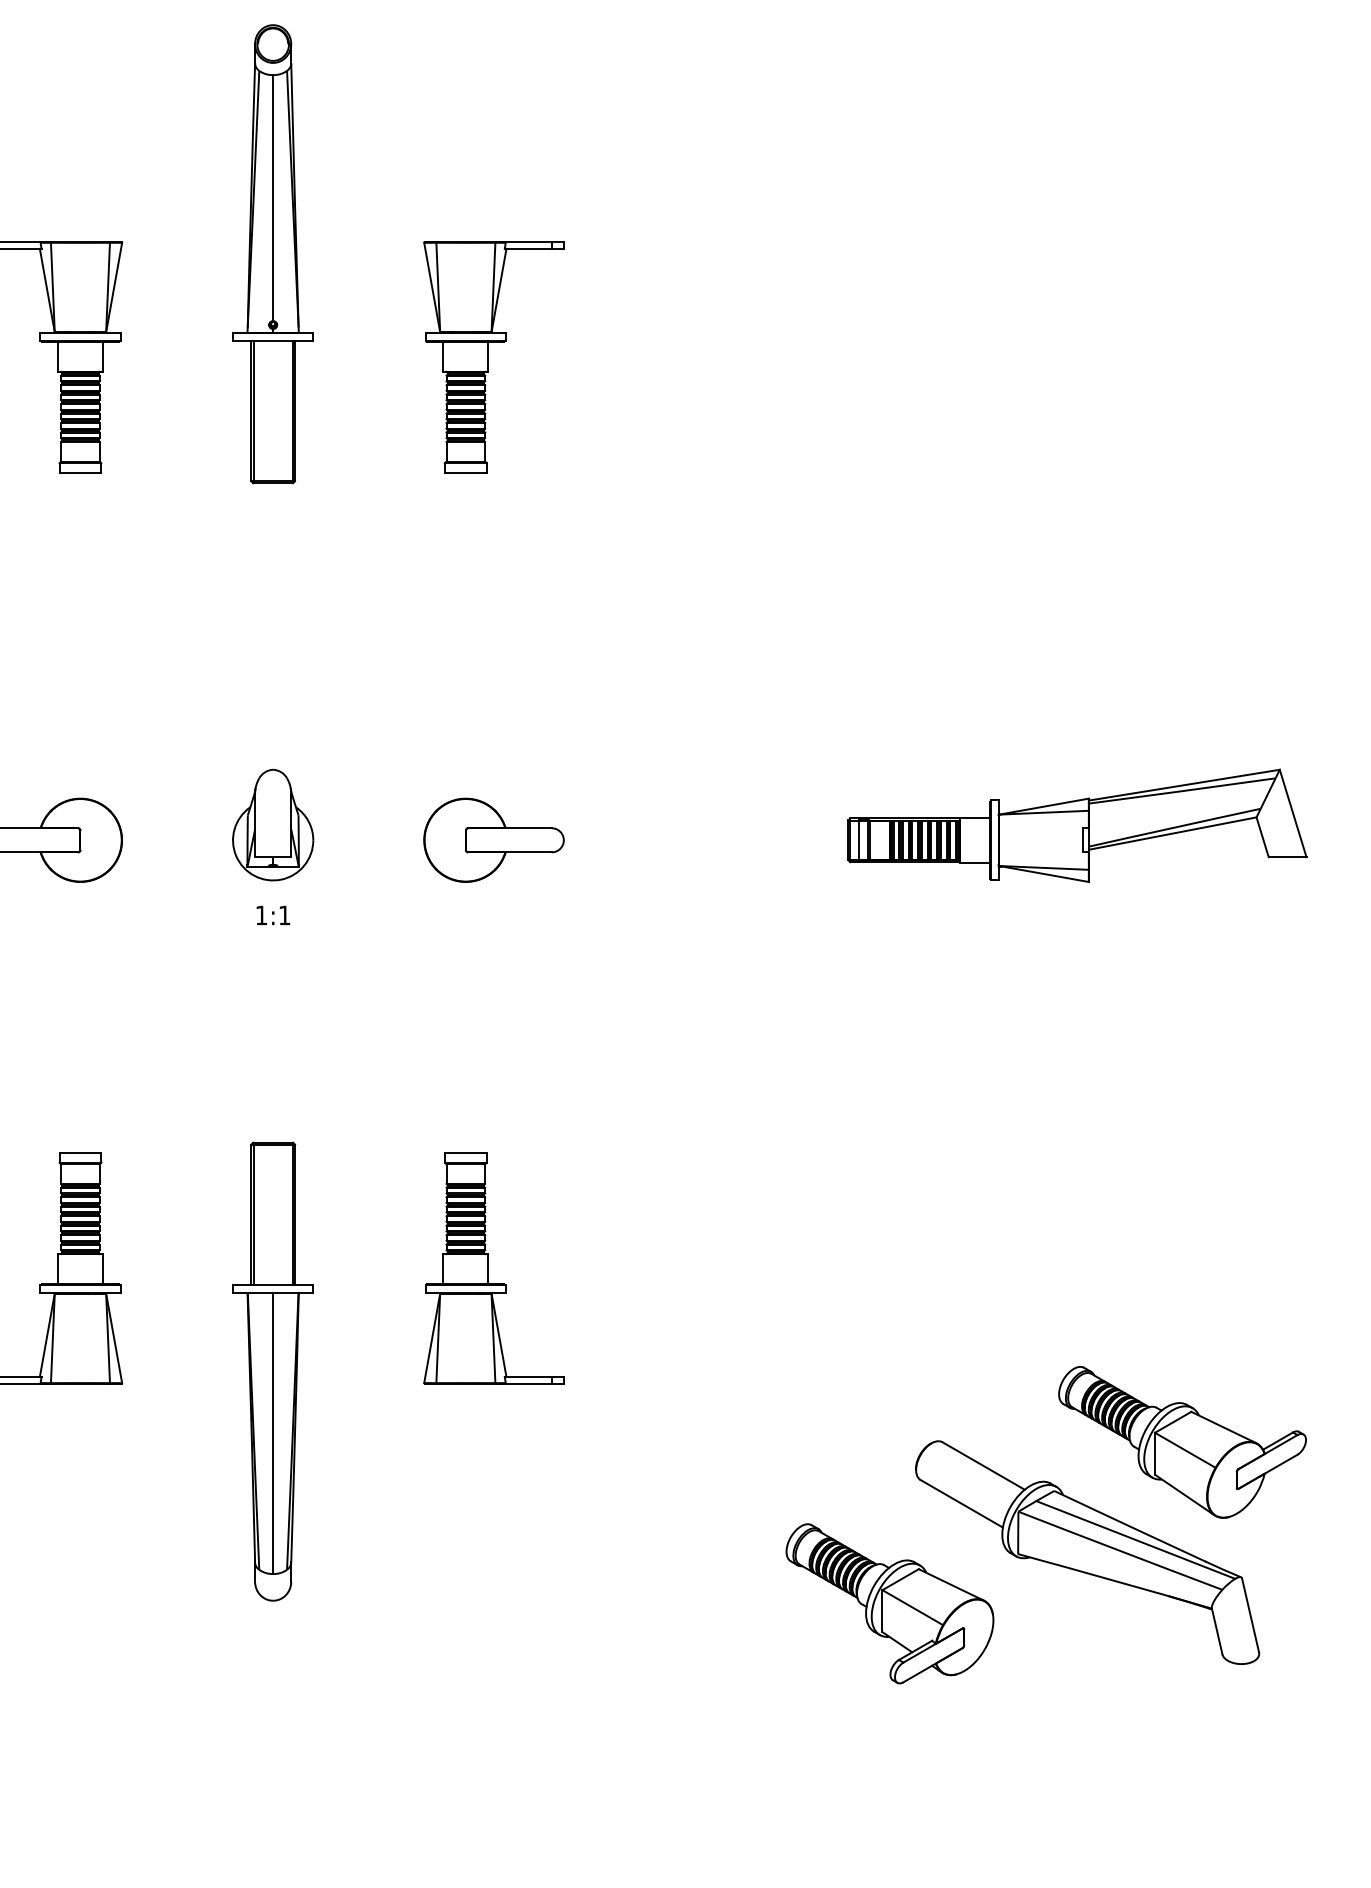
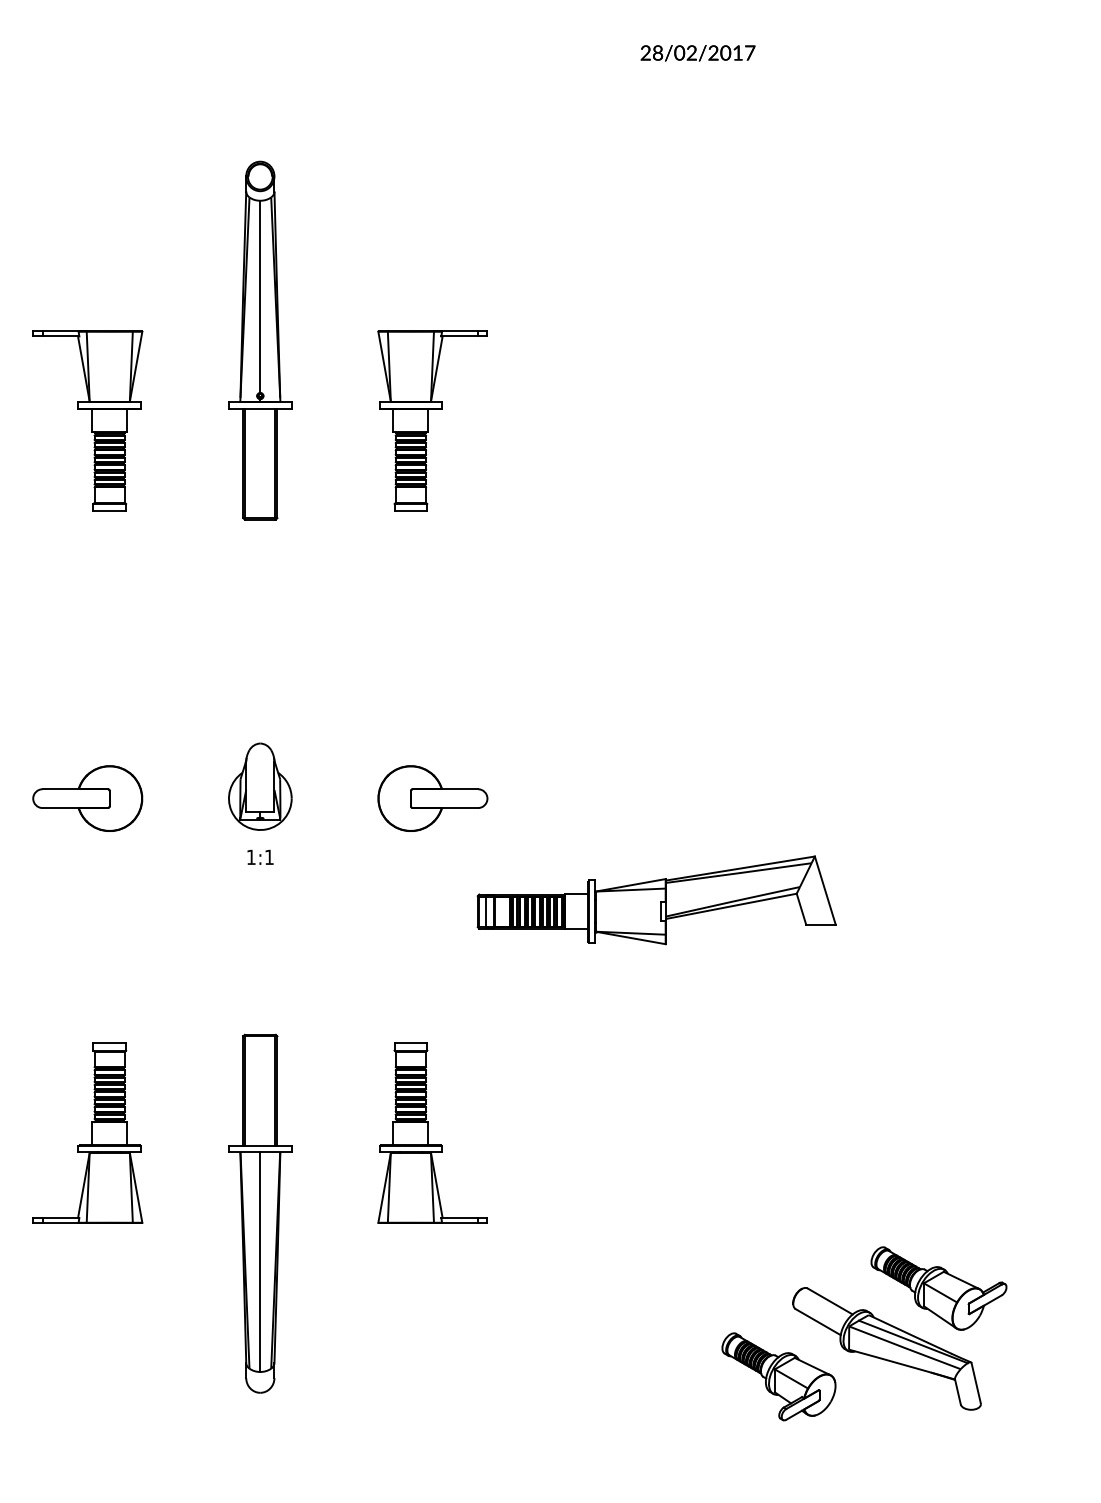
part: (1077, 826) -> (656, 900), moved
part: (1046, 1524) -> (864, 1333), size x0.7

